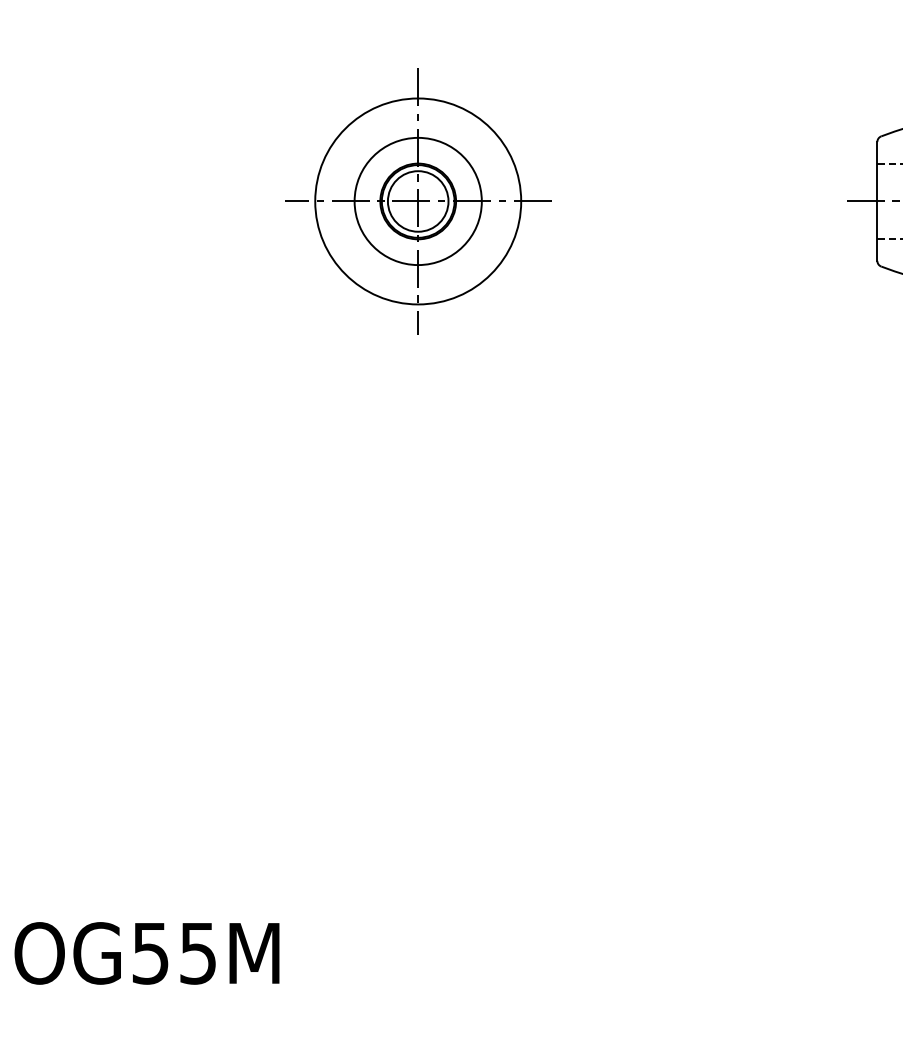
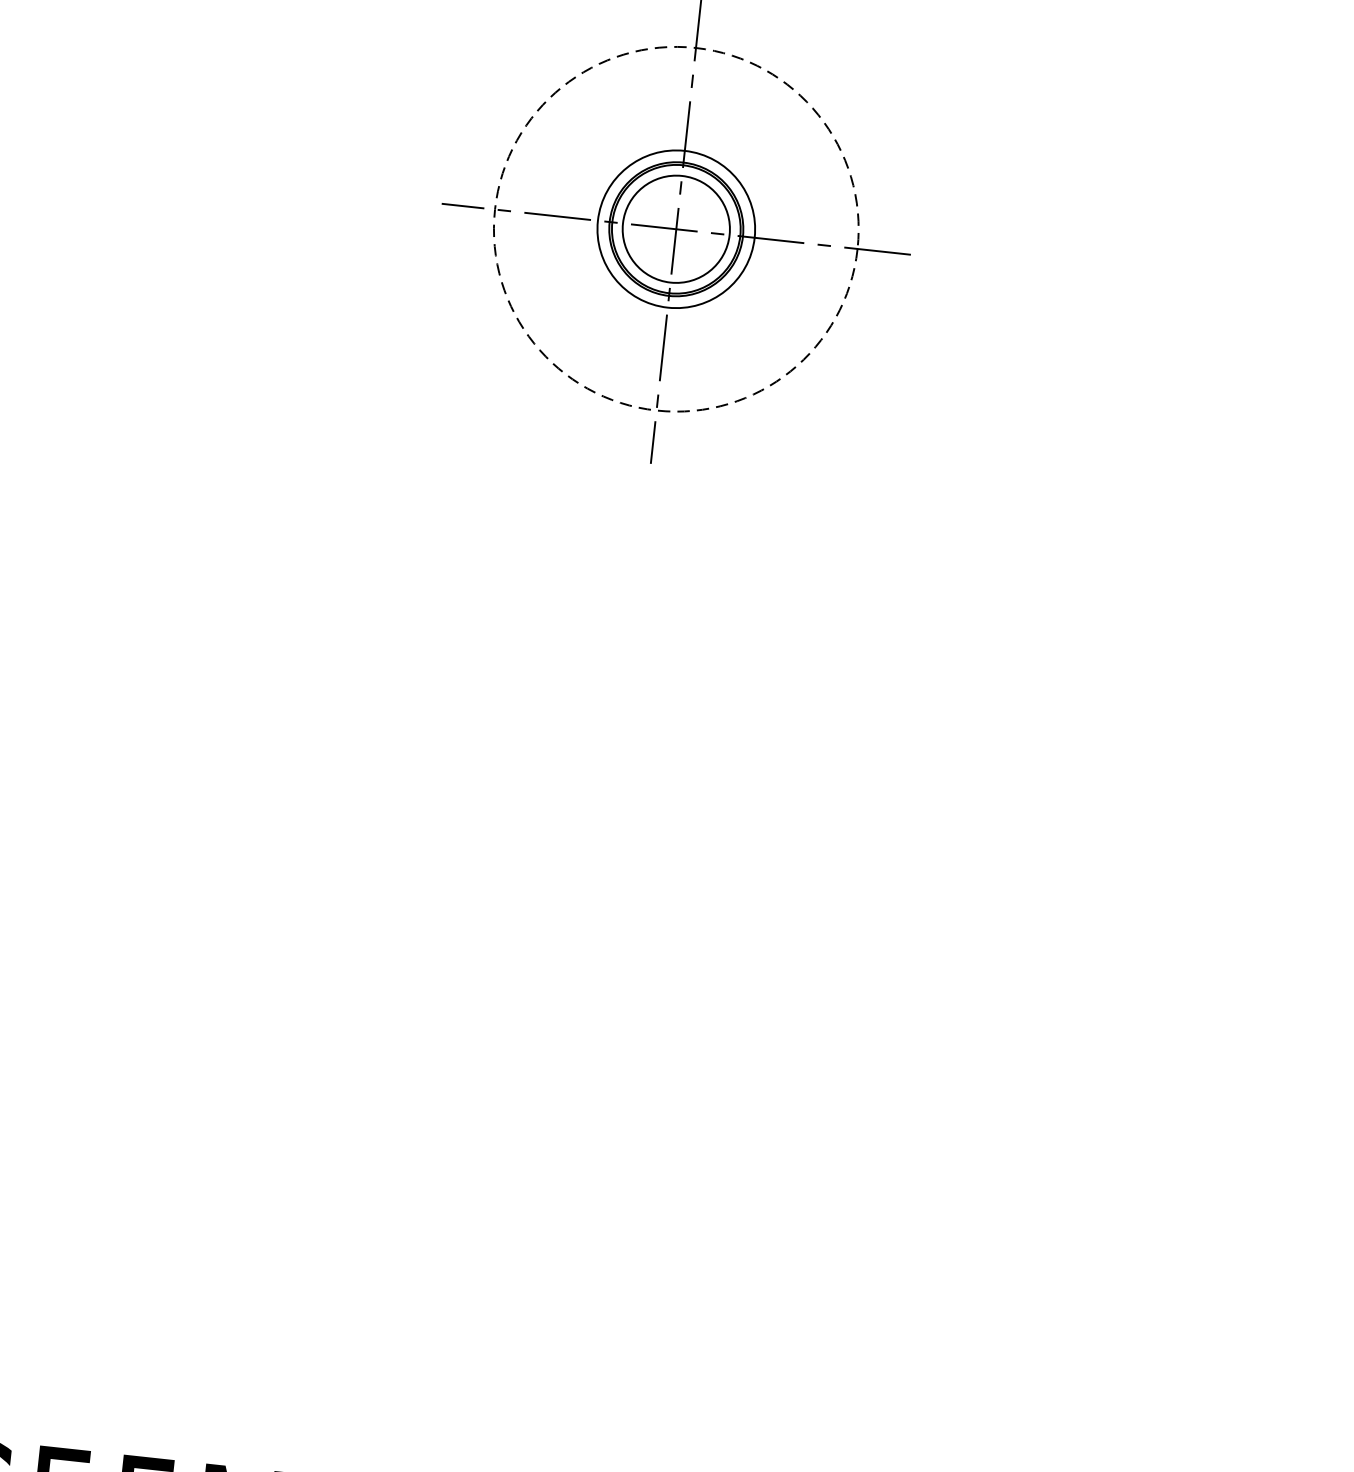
circle: (417, 201) -> (675, 229), size x0.7
circle: (418, 201) -> (676, 229), solid -> dashed

